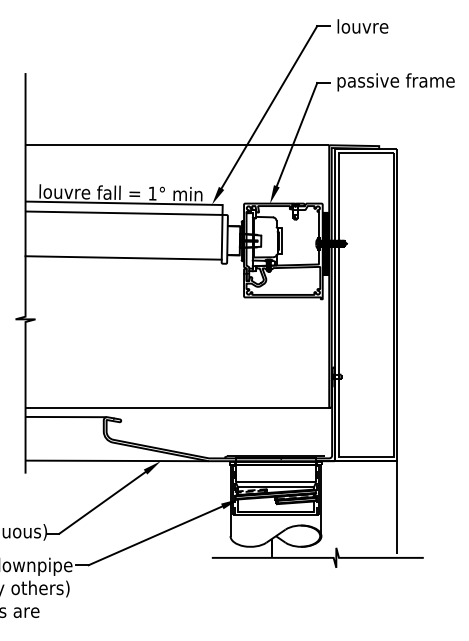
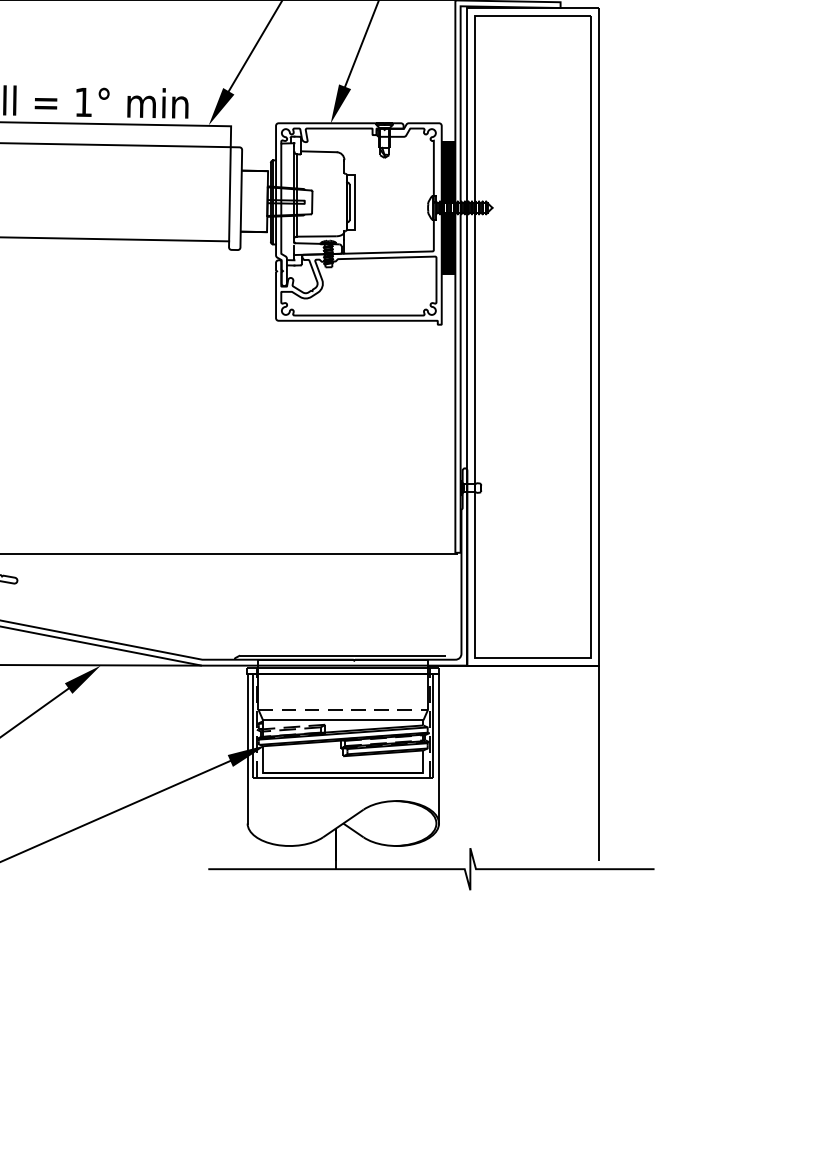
line: (276, 482) -> (344, 710), solid -> dashed

